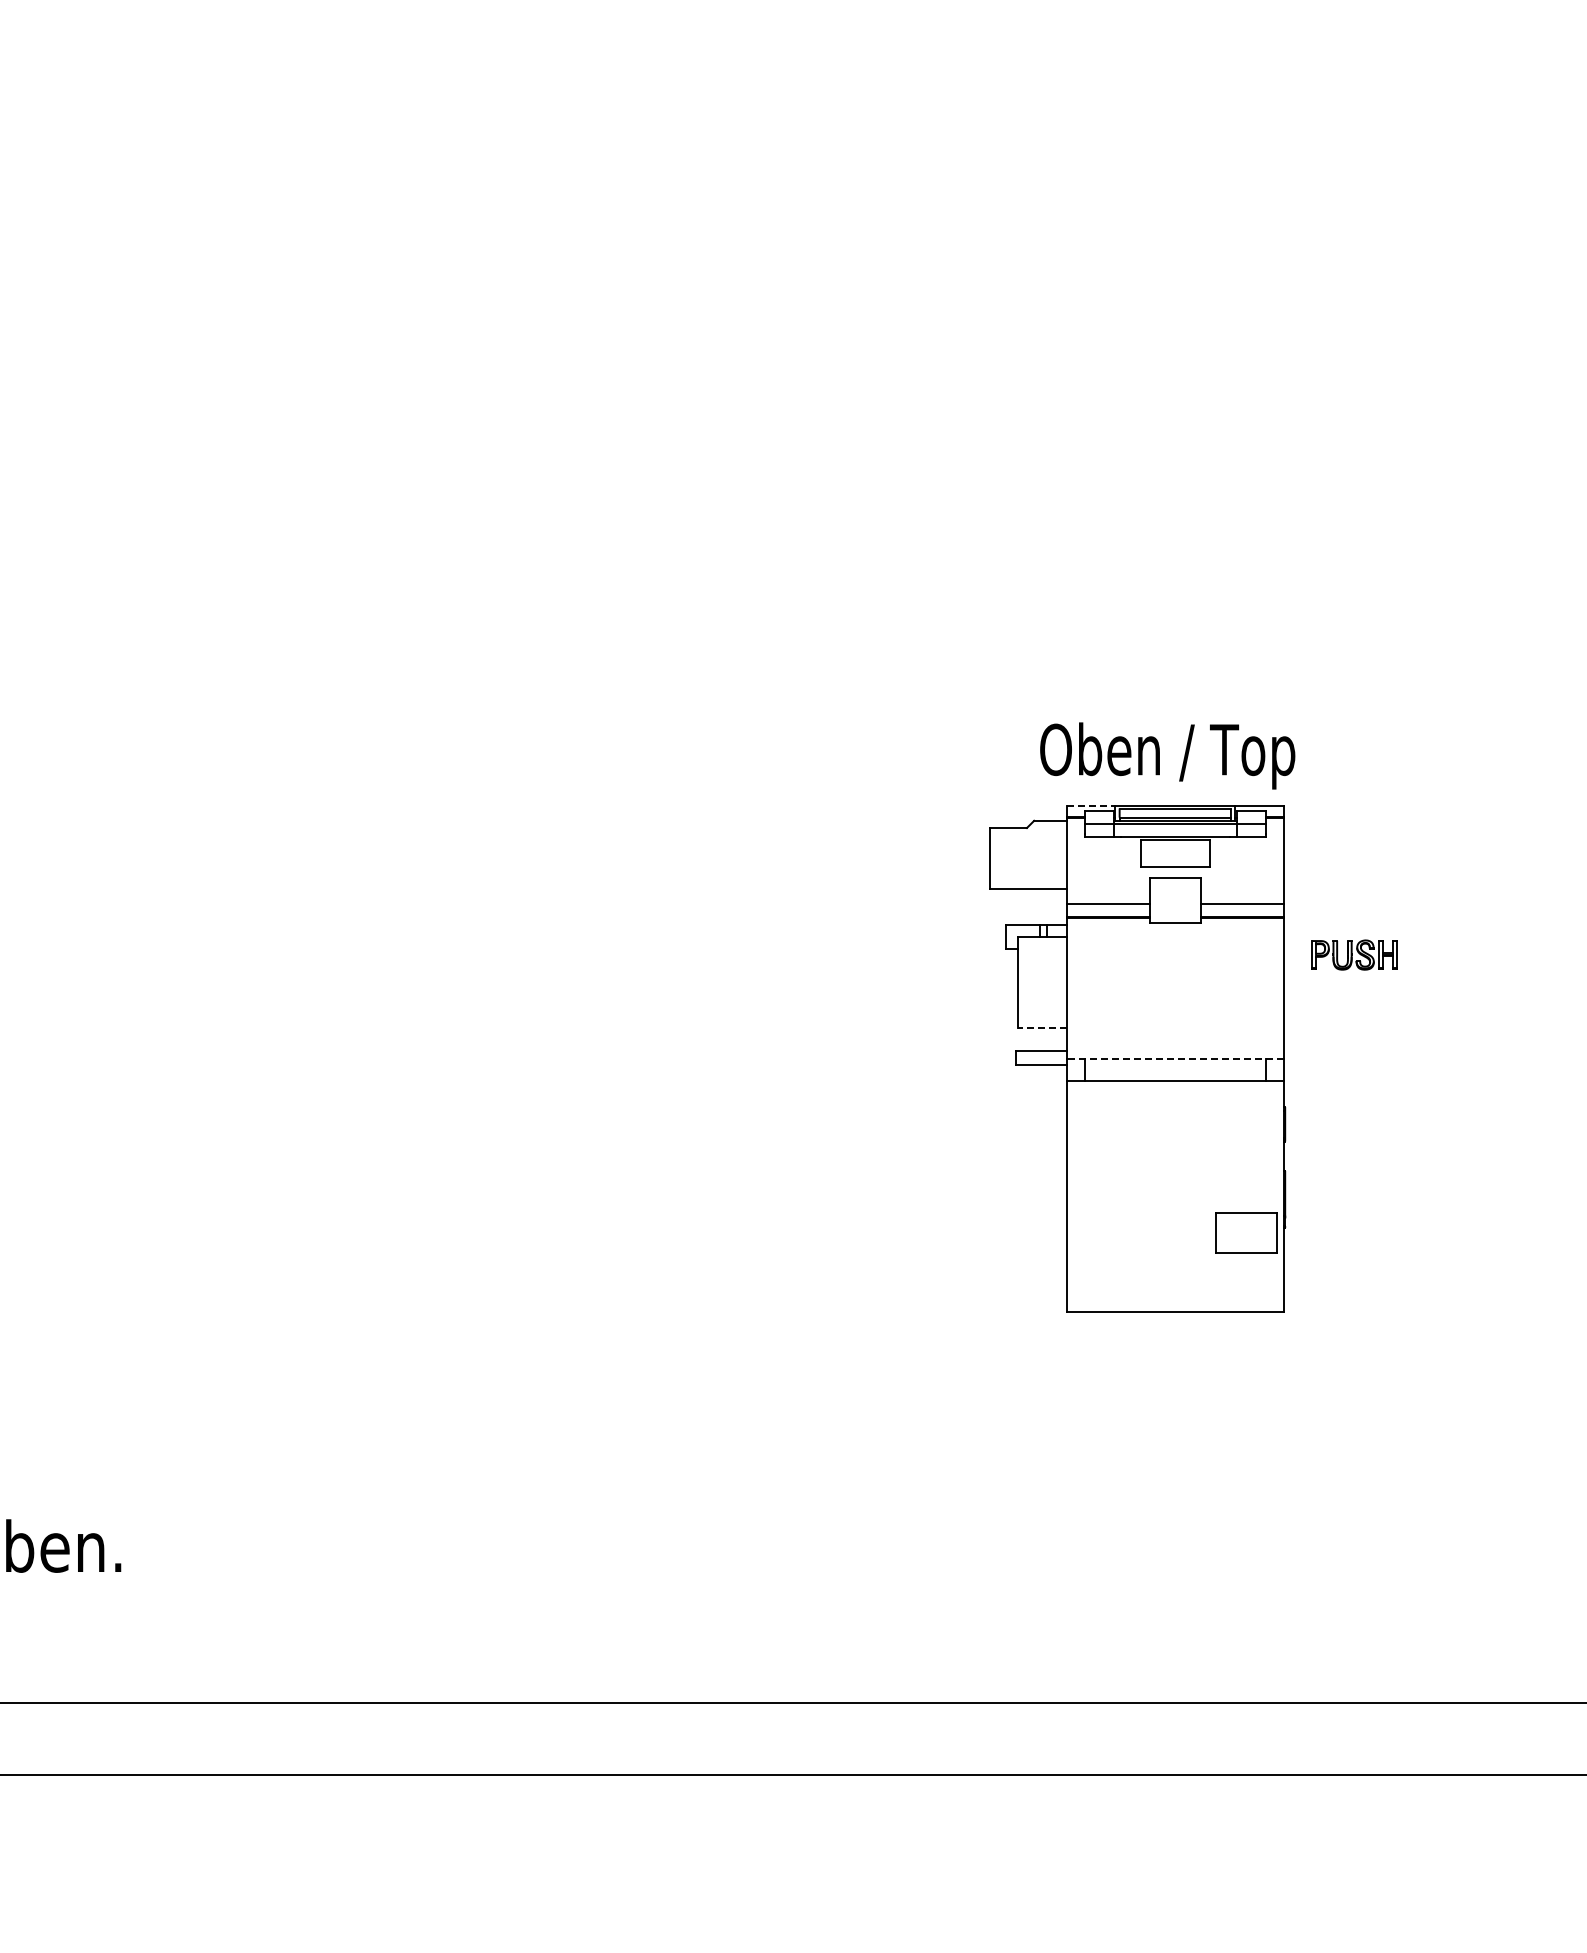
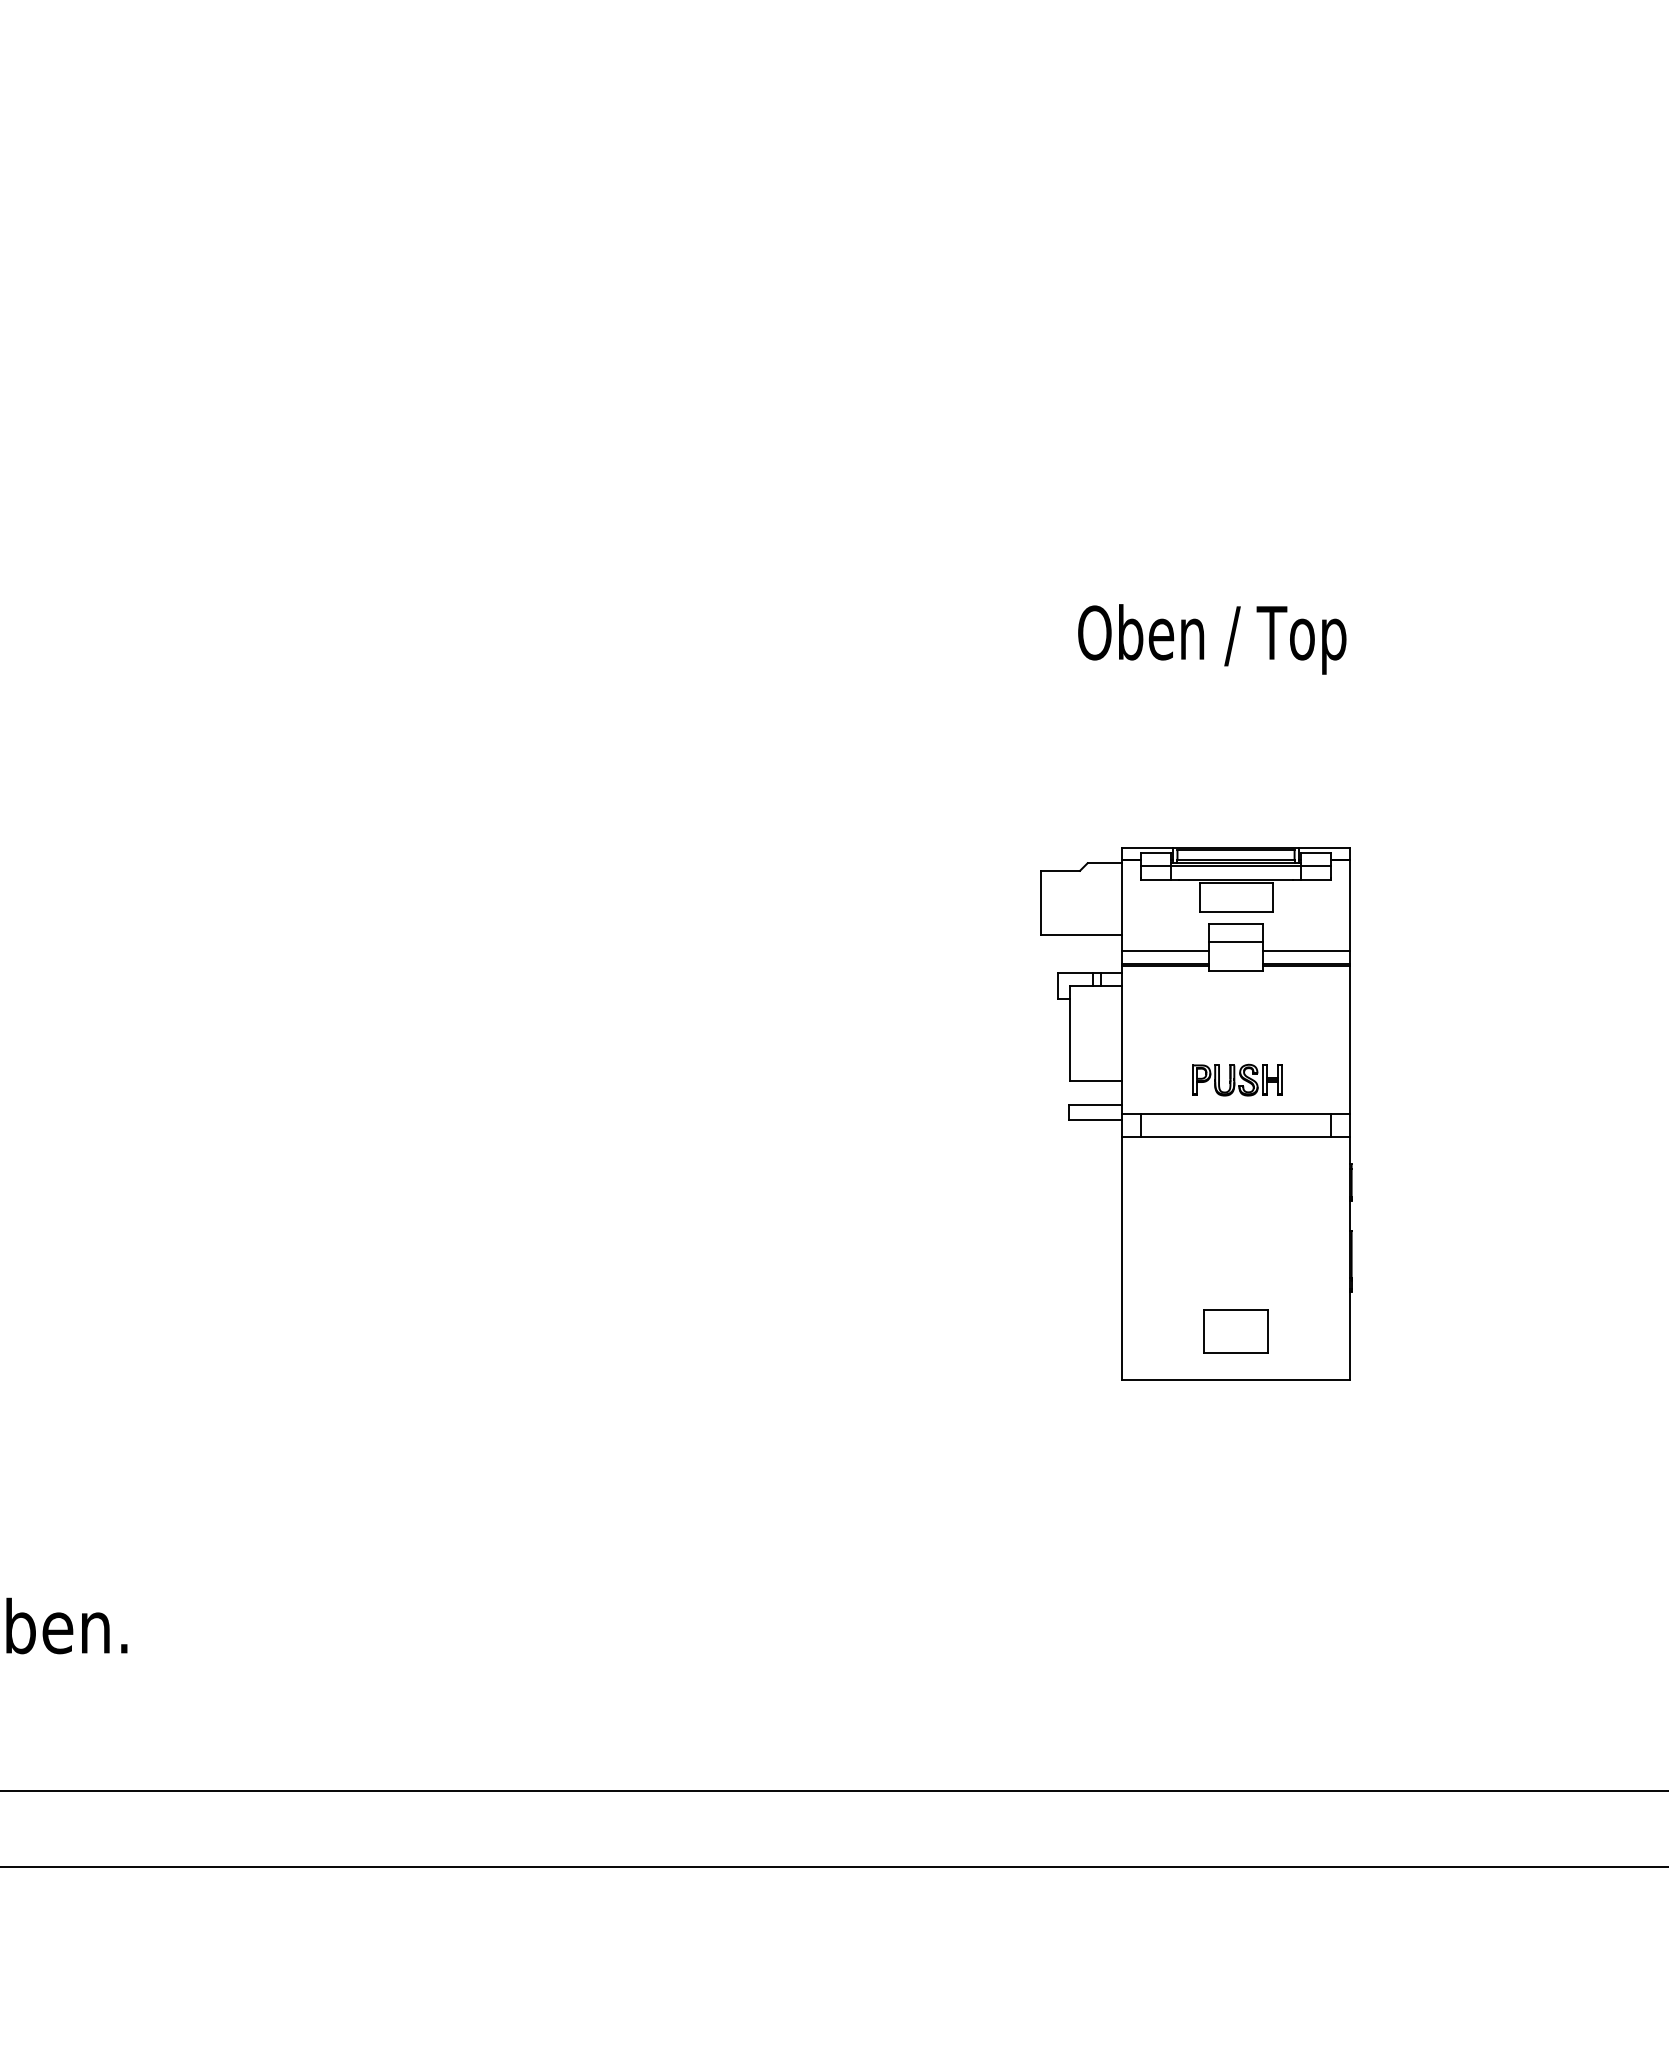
text: (1167, 755) -> (1212, 638), moved
line: (1091, 806) -> (1147, 848), dashed -> solid
line: (1174, 895) -> (1235, 941), added
part: (1354, 954) -> (1237, 1079), moved
line: (1042, 1027) -> (1096, 1080), dashed -> solid
line: (1174, 1059) -> (1235, 1114), dashed -> solid
part: (1246, 1232) -> (1236, 1330), moved

